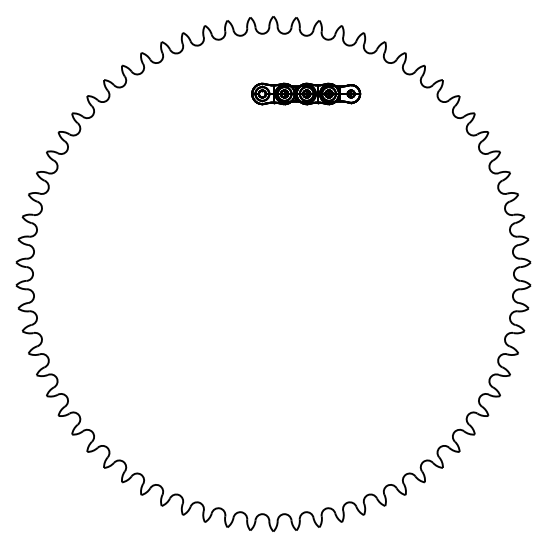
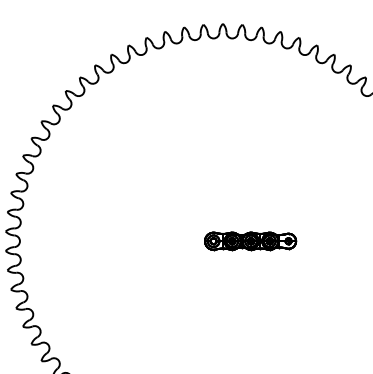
part: (306, 93) -> (250, 240), moved

